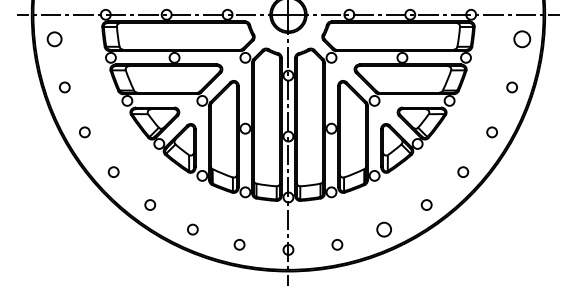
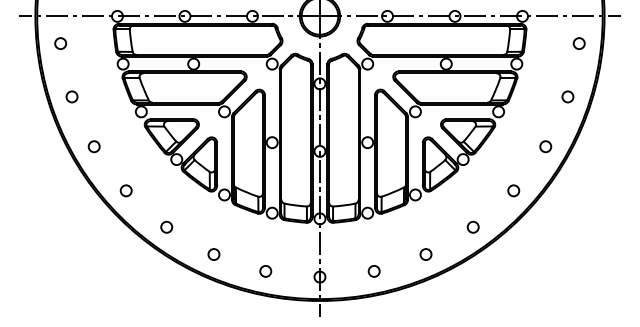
circle: (54, 39) -> (60, 43), size x0.71
circle: (522, 39) -> (579, 43), size x0.62
circle: (383, 229) -> (425, 254), size x0.71

